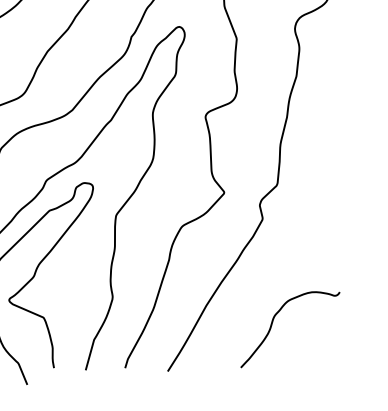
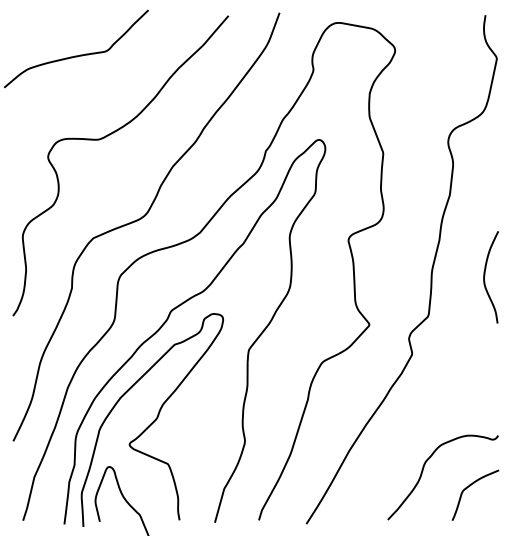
curve: (328, 148) -> (485, 275), added
curve: (314, 337) -> (470, 486), added

